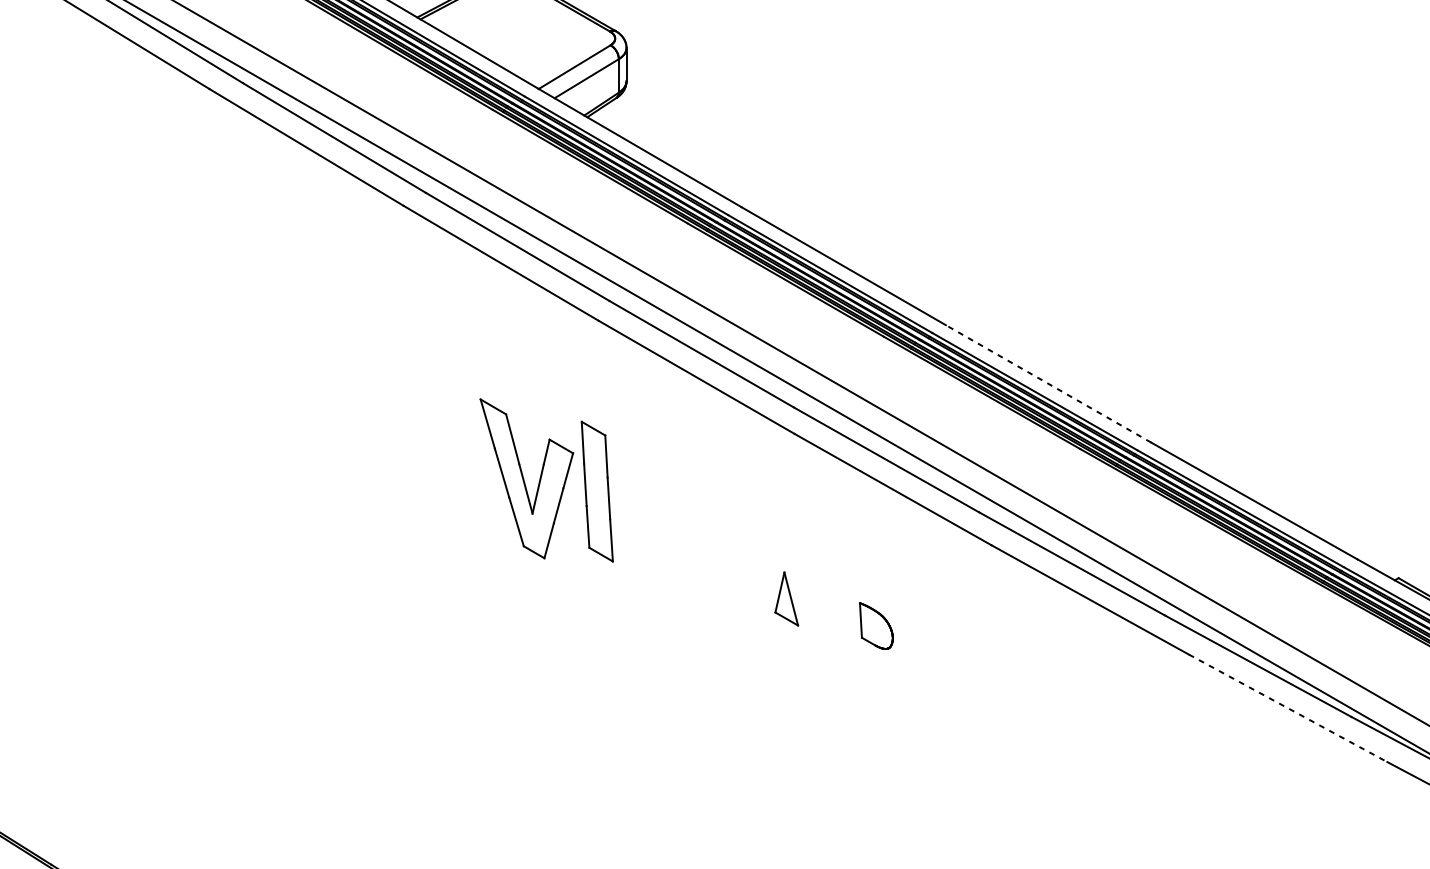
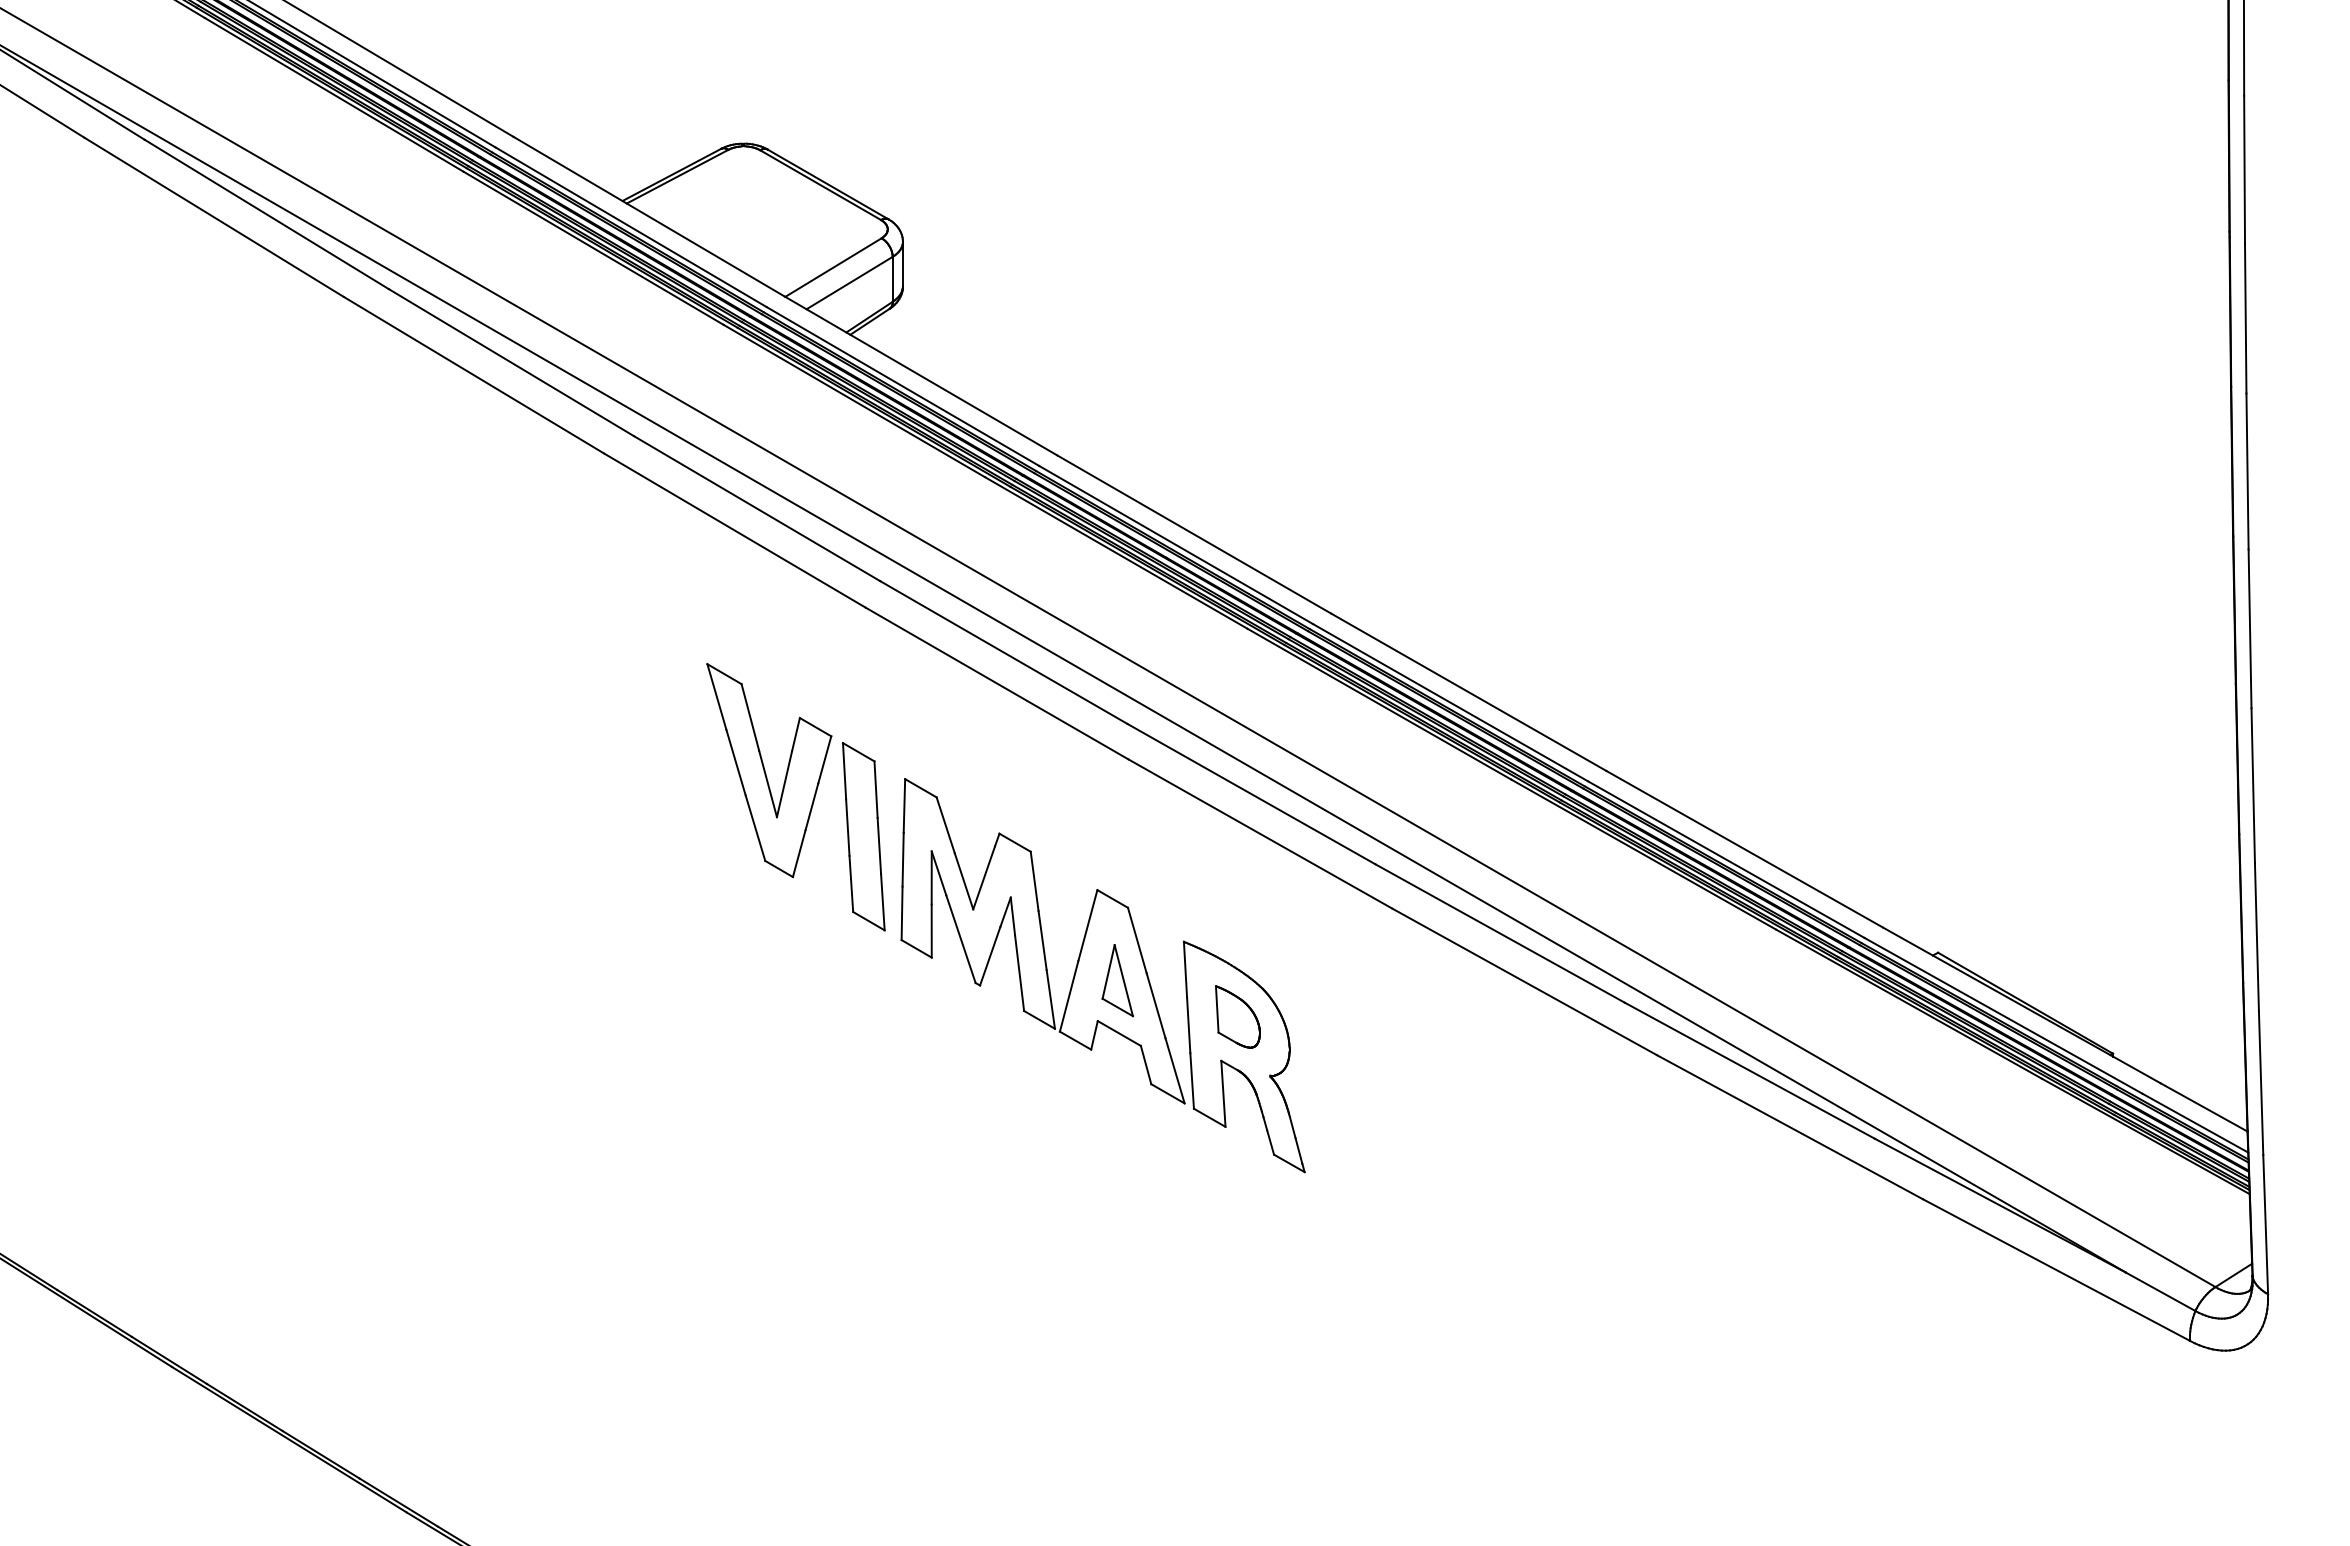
line: (1048, 384) -> (1468, 692), dashed -> solid
part: (526, 478) -> (769, 770), moved
part: (775, 595) -> (1102, 975), added
line: (1288, 708) -> (1790, 1127), dashed -> solid

